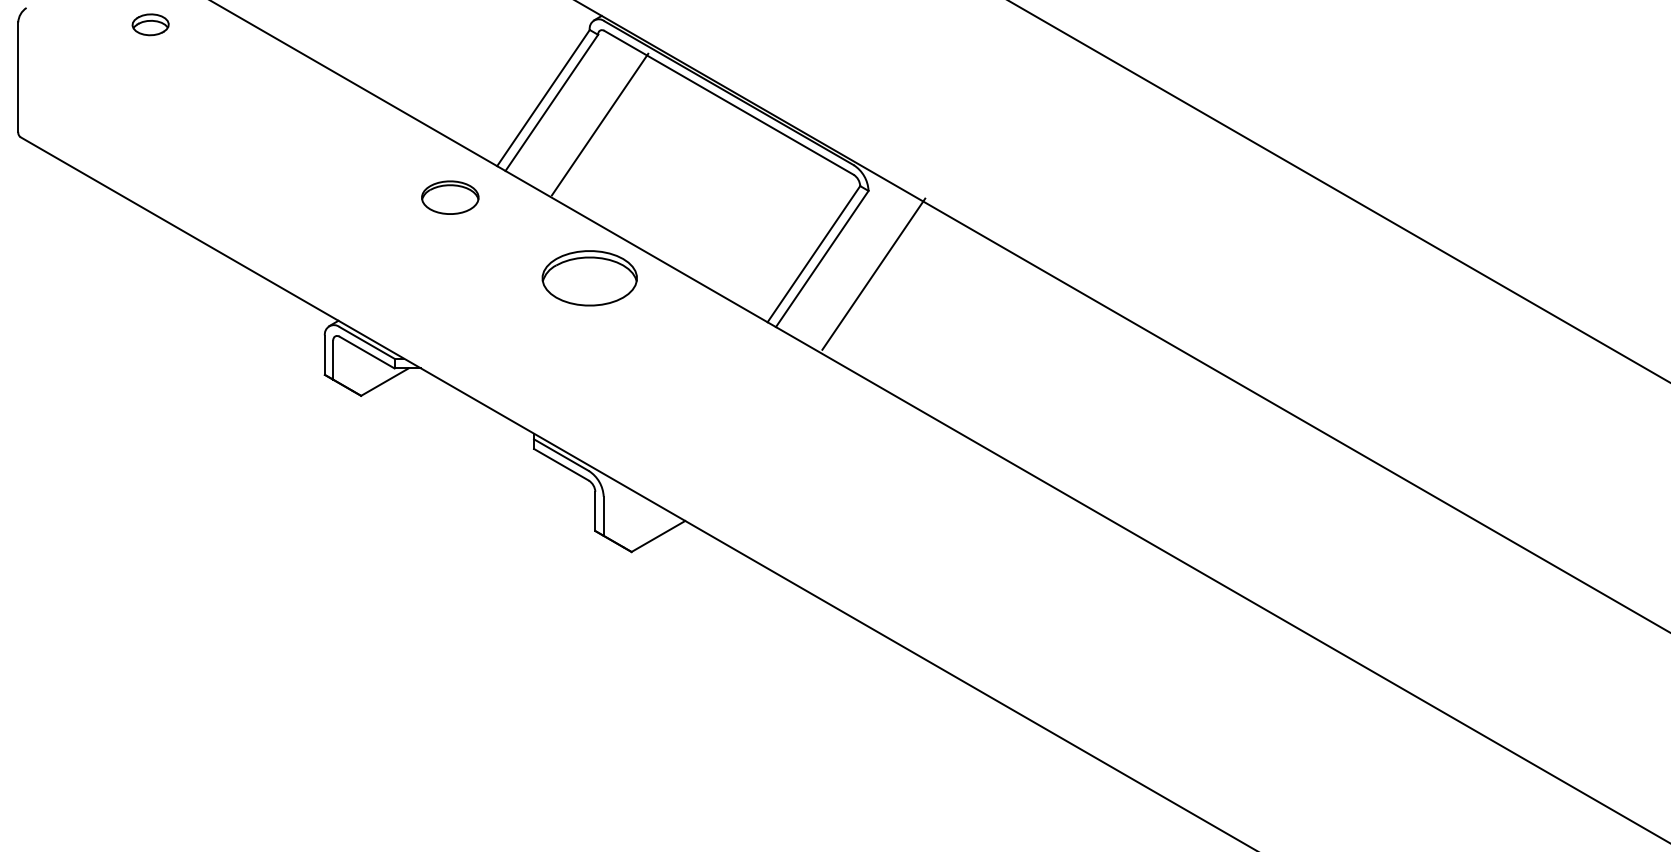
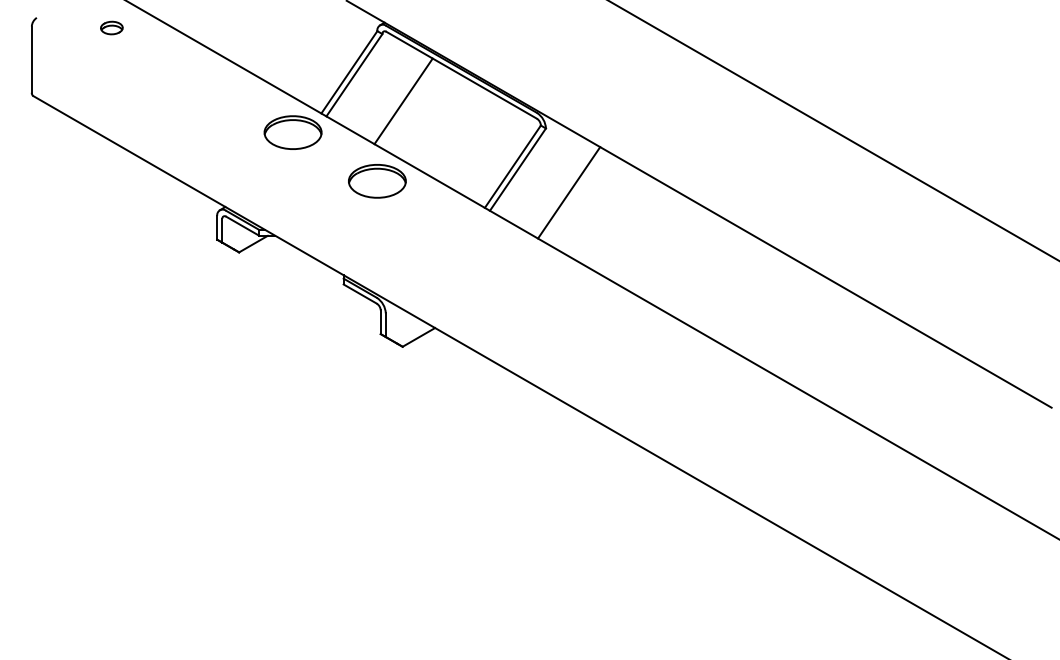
line: (599, 124) -> (403, 101), moved
part: (449, 197) -> (292, 132), size x1.67
line: (874, 273) -> (569, 192), moved

